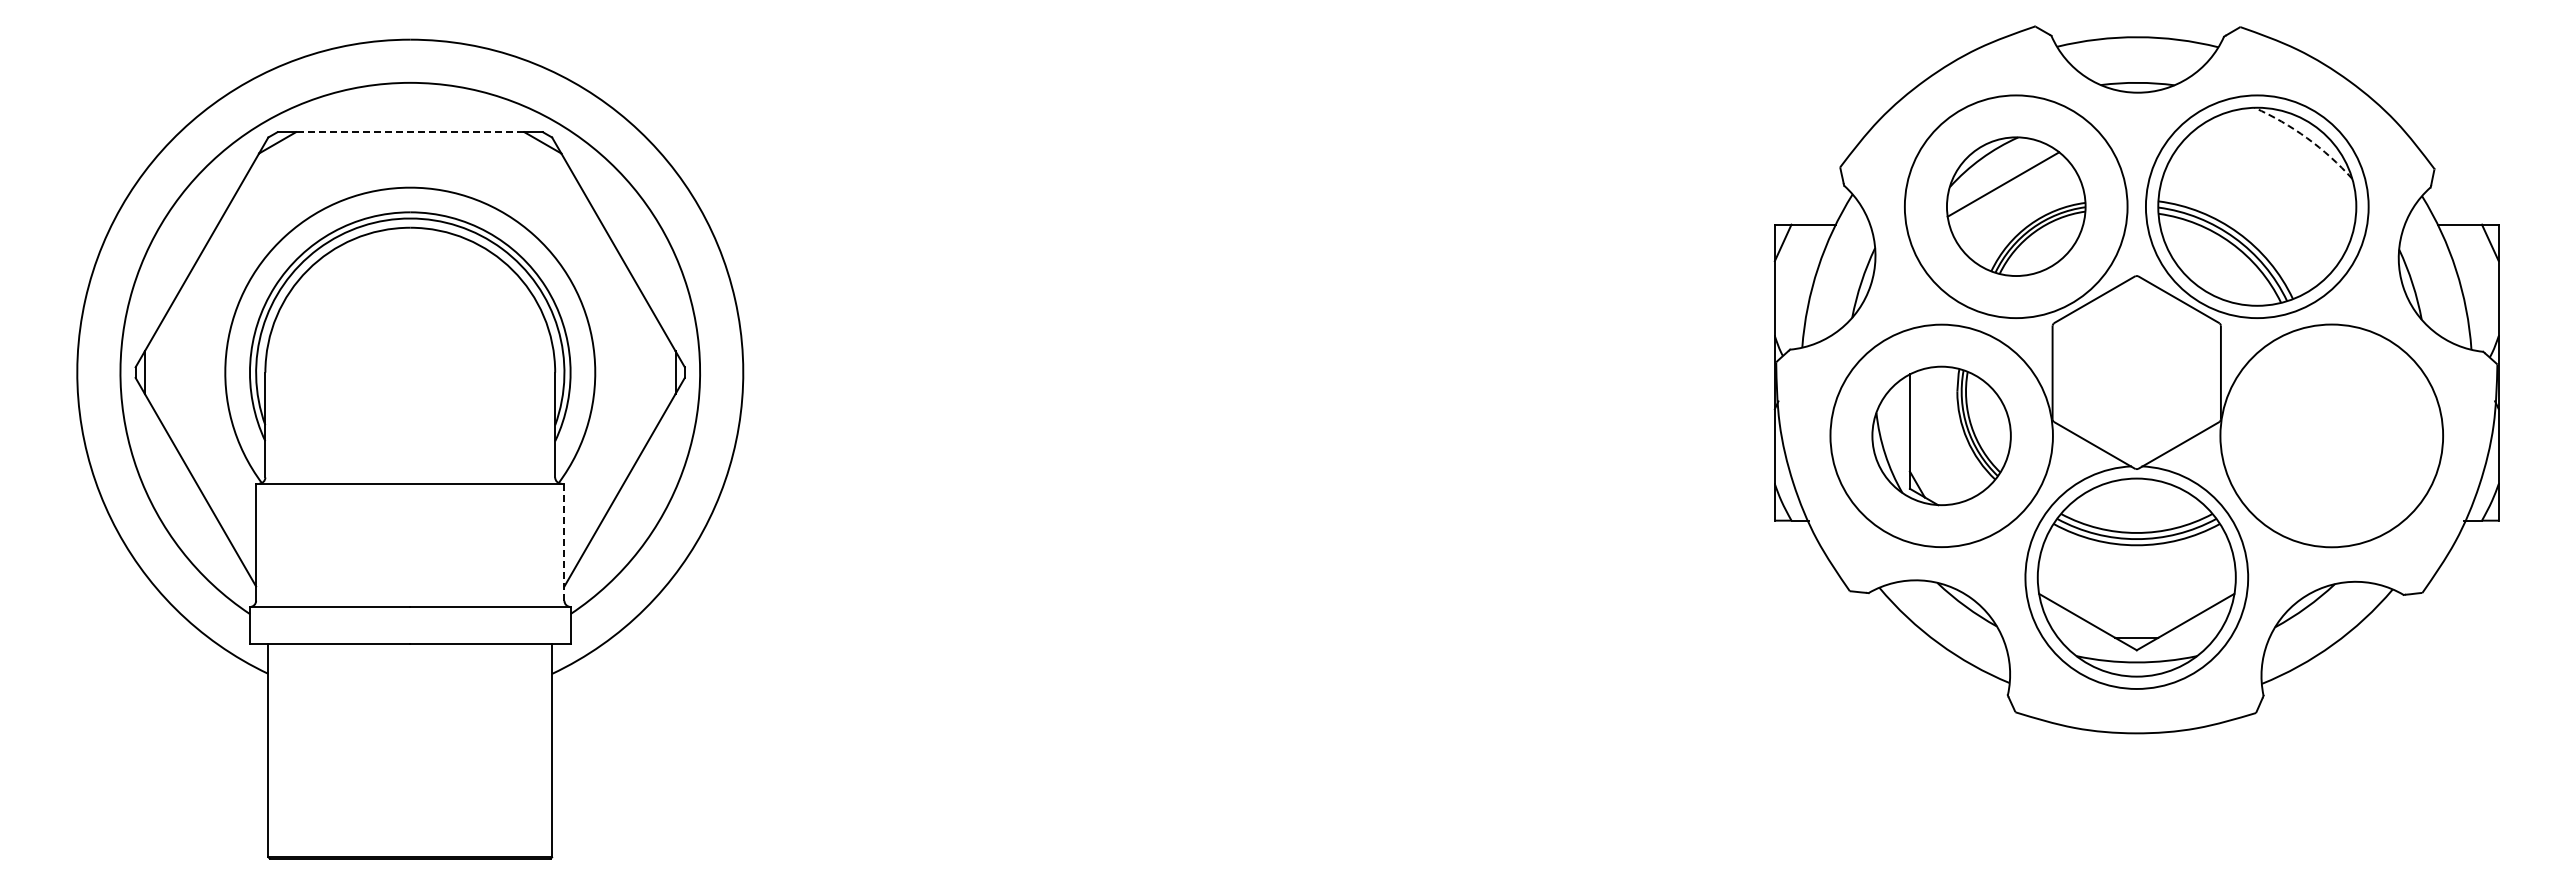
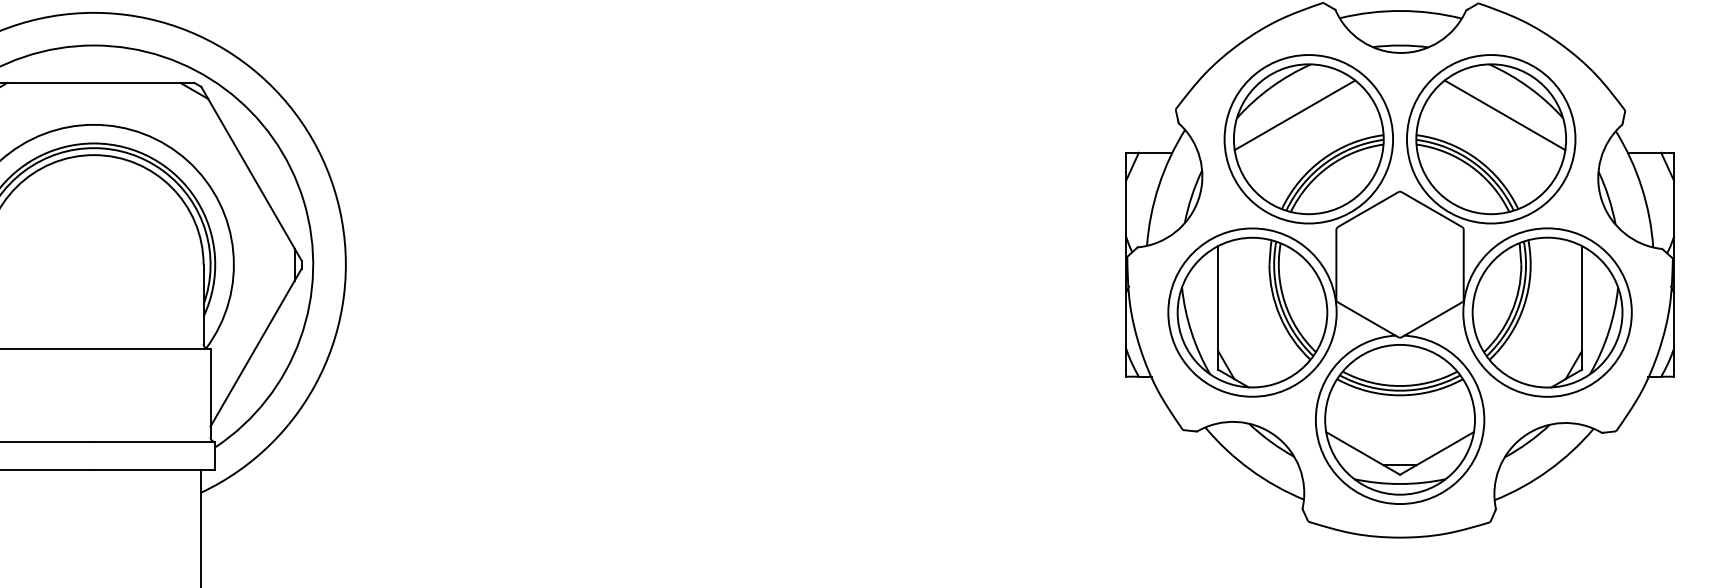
line: (409, 132) -> (93, 83), dashed -> solid
arc: (2307, 138) -> (1529, 87), dashed -> solid
line: (2275, 175) -> (1505, 115), added
part: (2016, 206) -> (1309, 139), size x1.43
part: (1941, 435) -> (1252, 312), size x1.43
part: (2331, 435) -> (1547, 312), added
line: (564, 542) -> (210, 393), dashed -> solid

